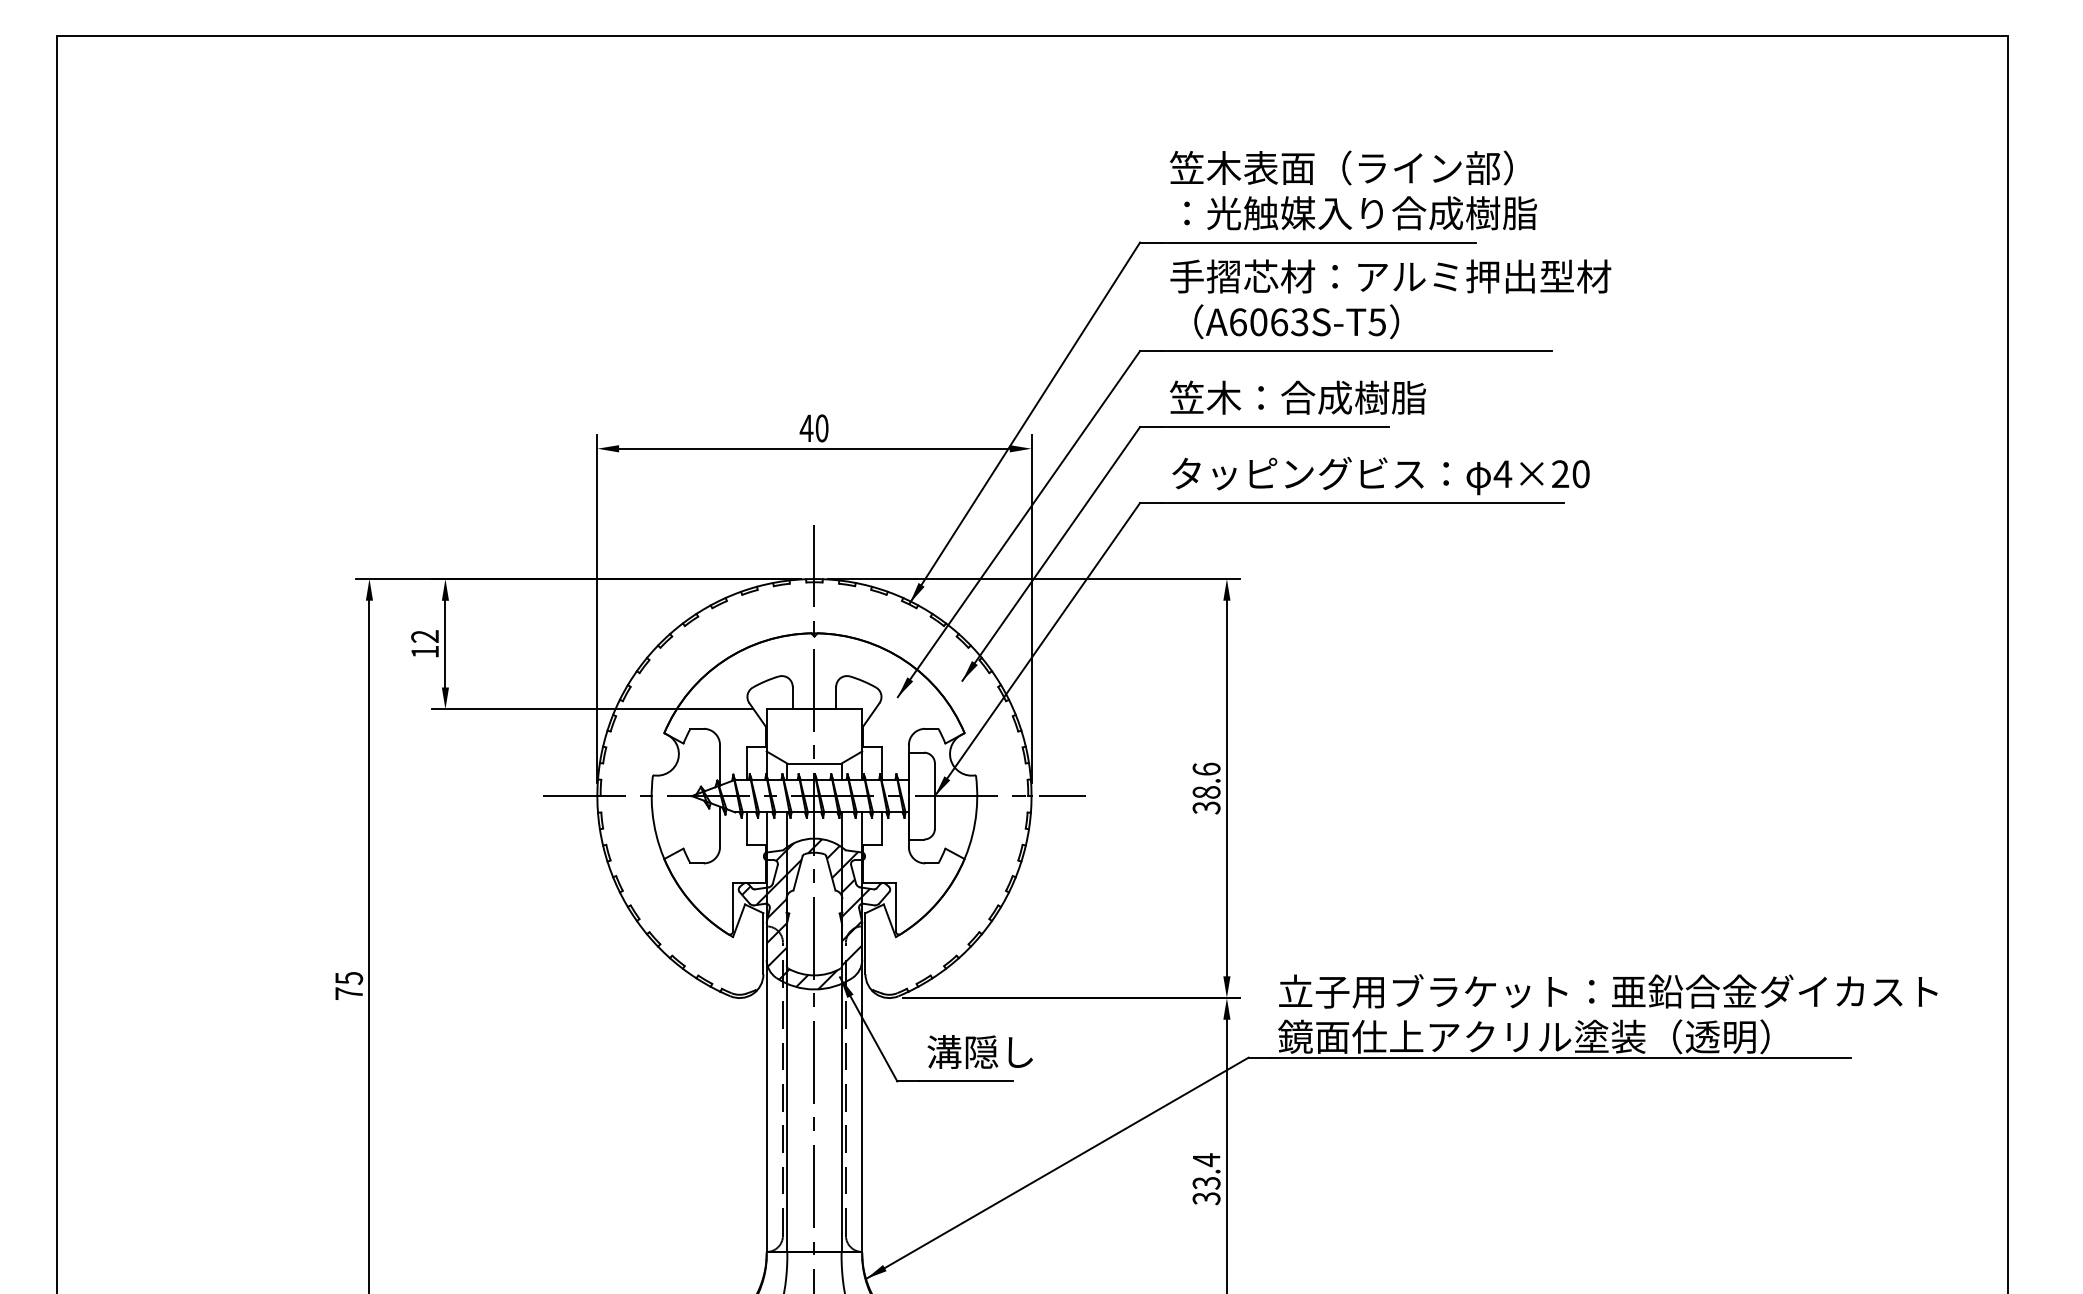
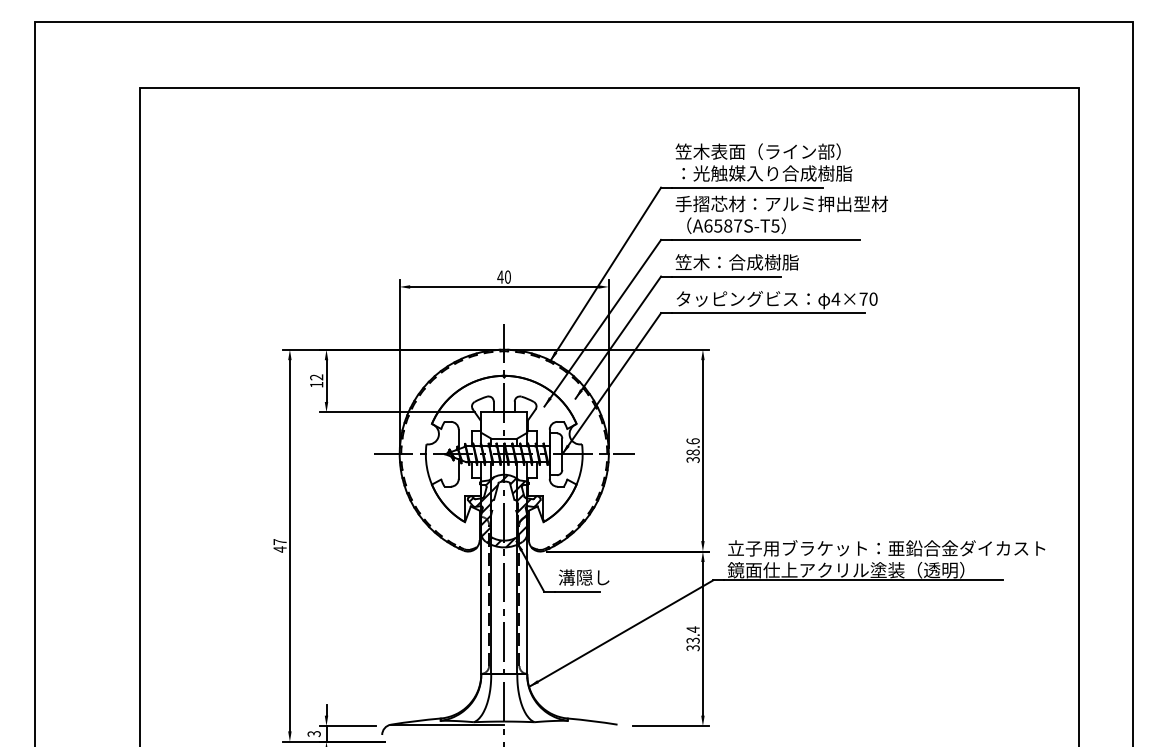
text: (1279, 321) -> (728, 225), A6063S-T5 -> A6587S-T5
text: (1560, 472) -> (863, 298), 4×20 -> 4×70
text: (347, 985) -> (279, 545), 75 -> 47

